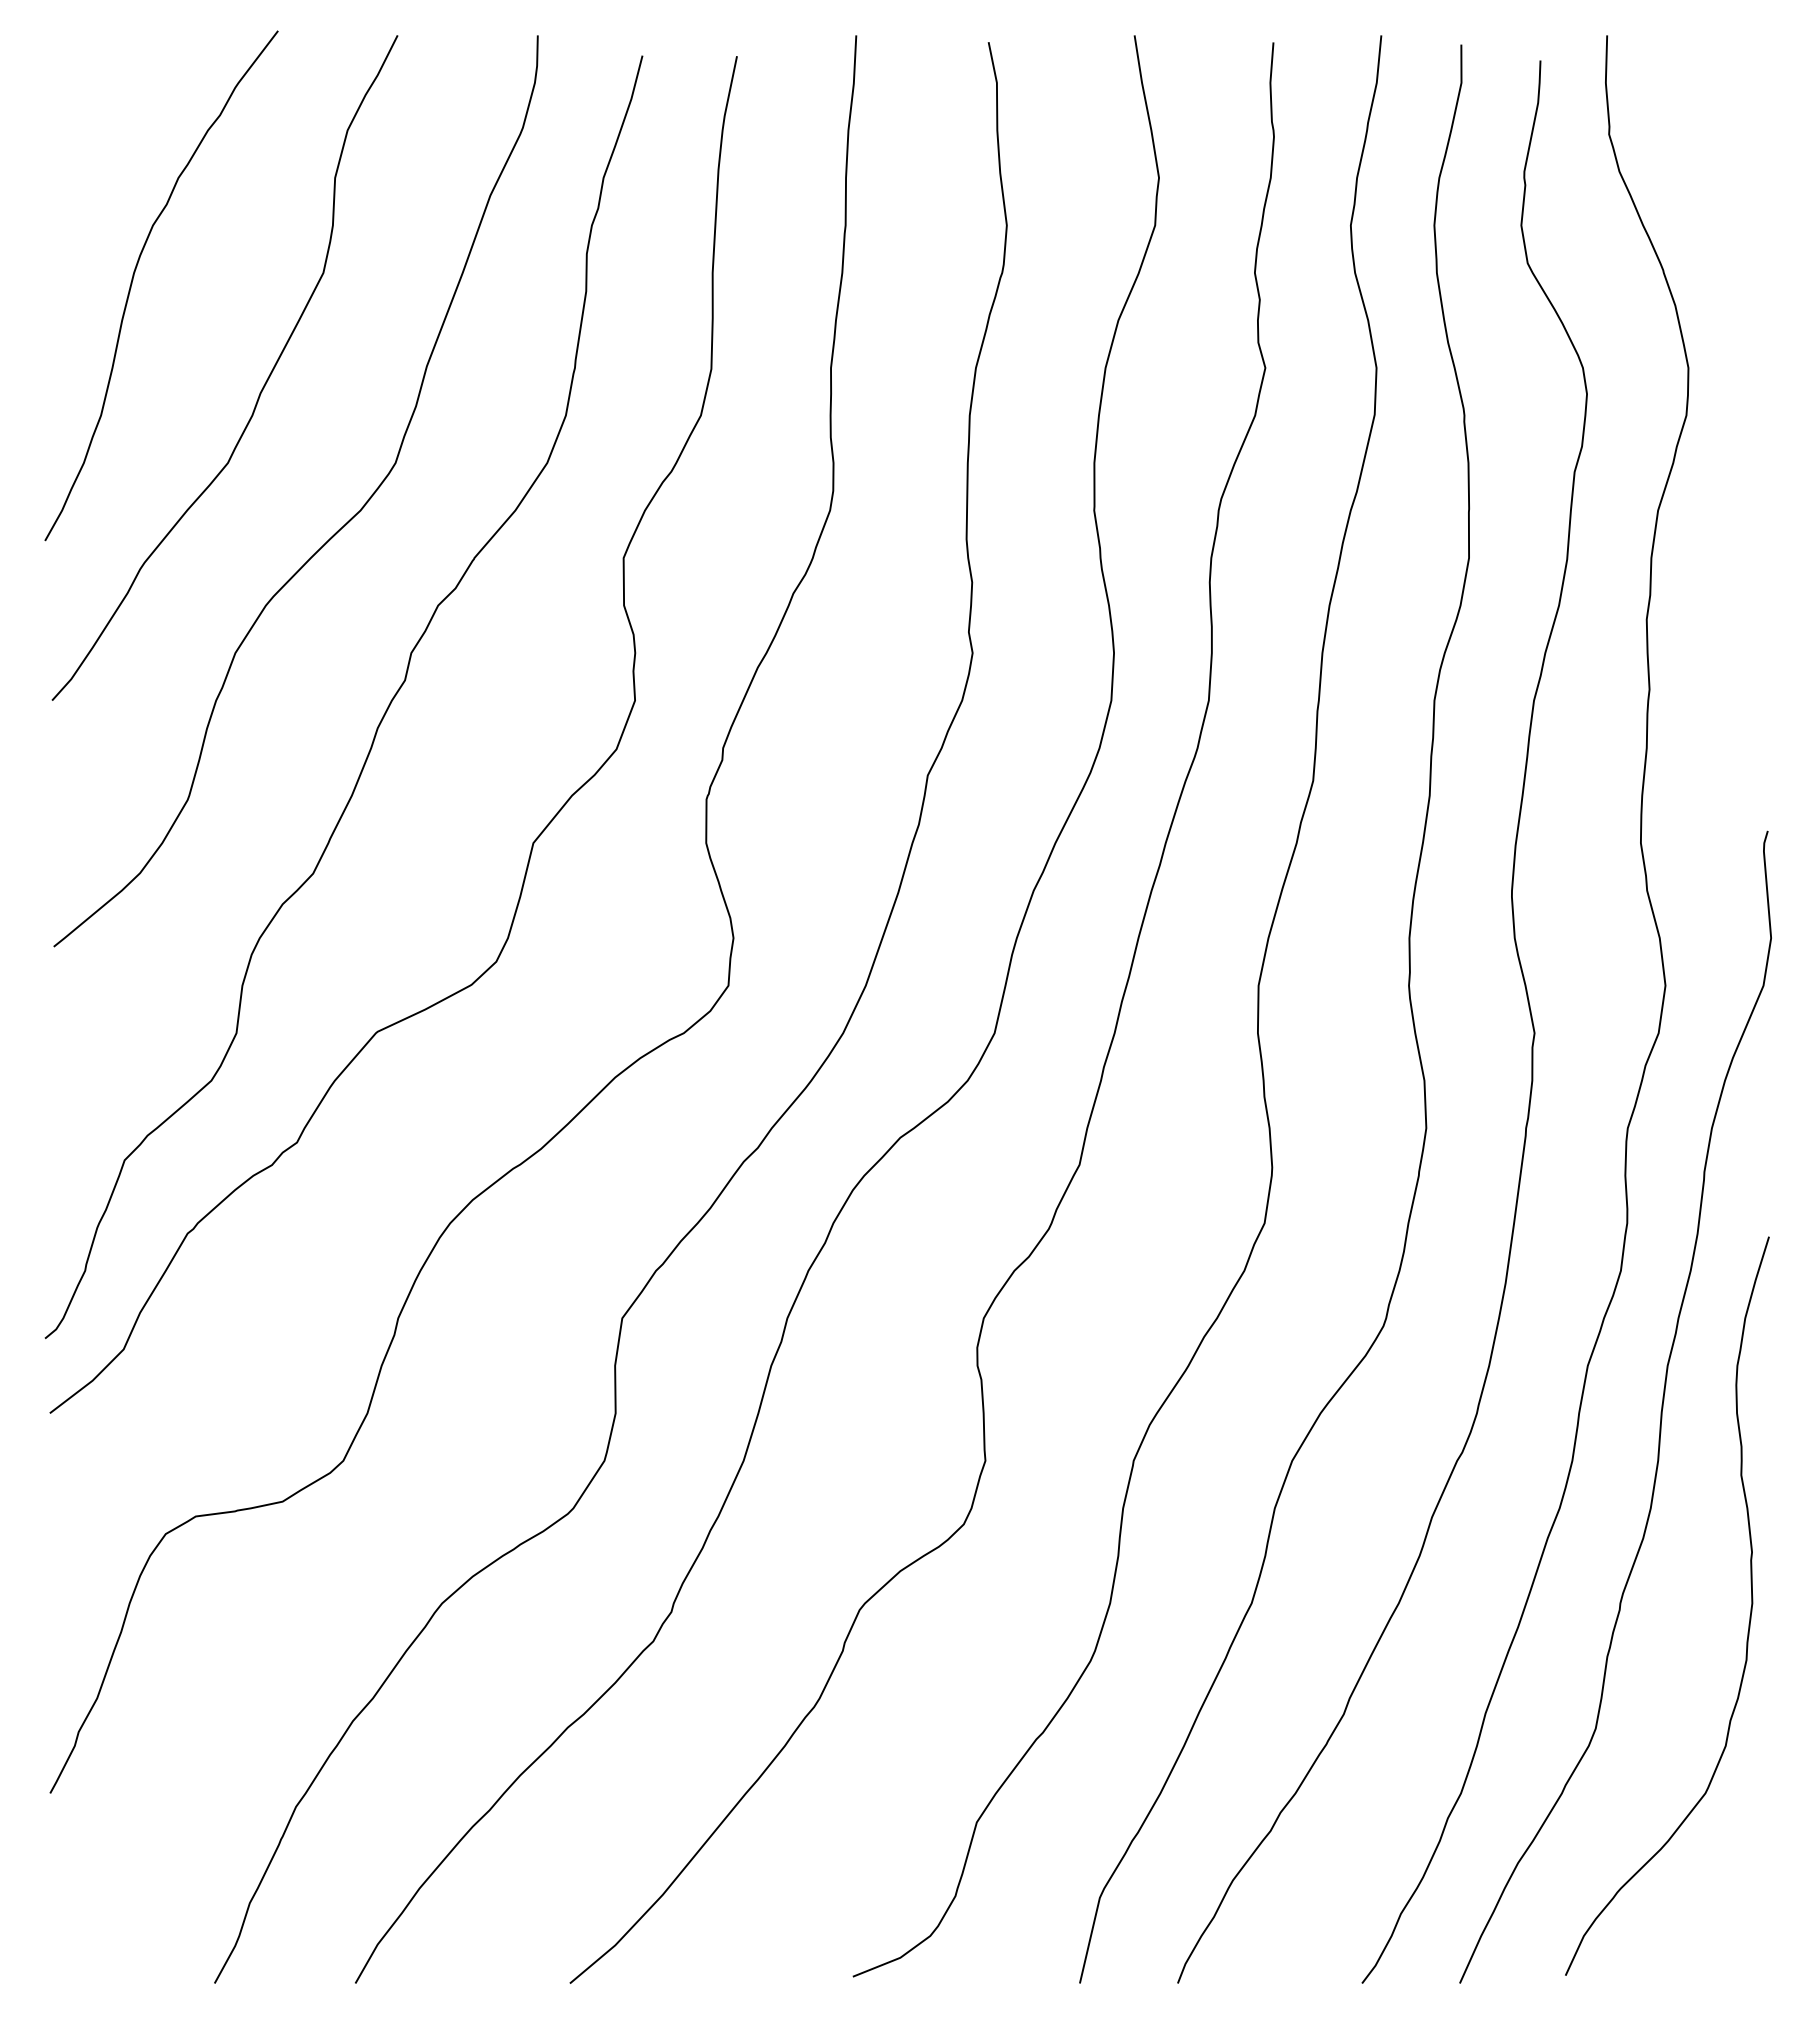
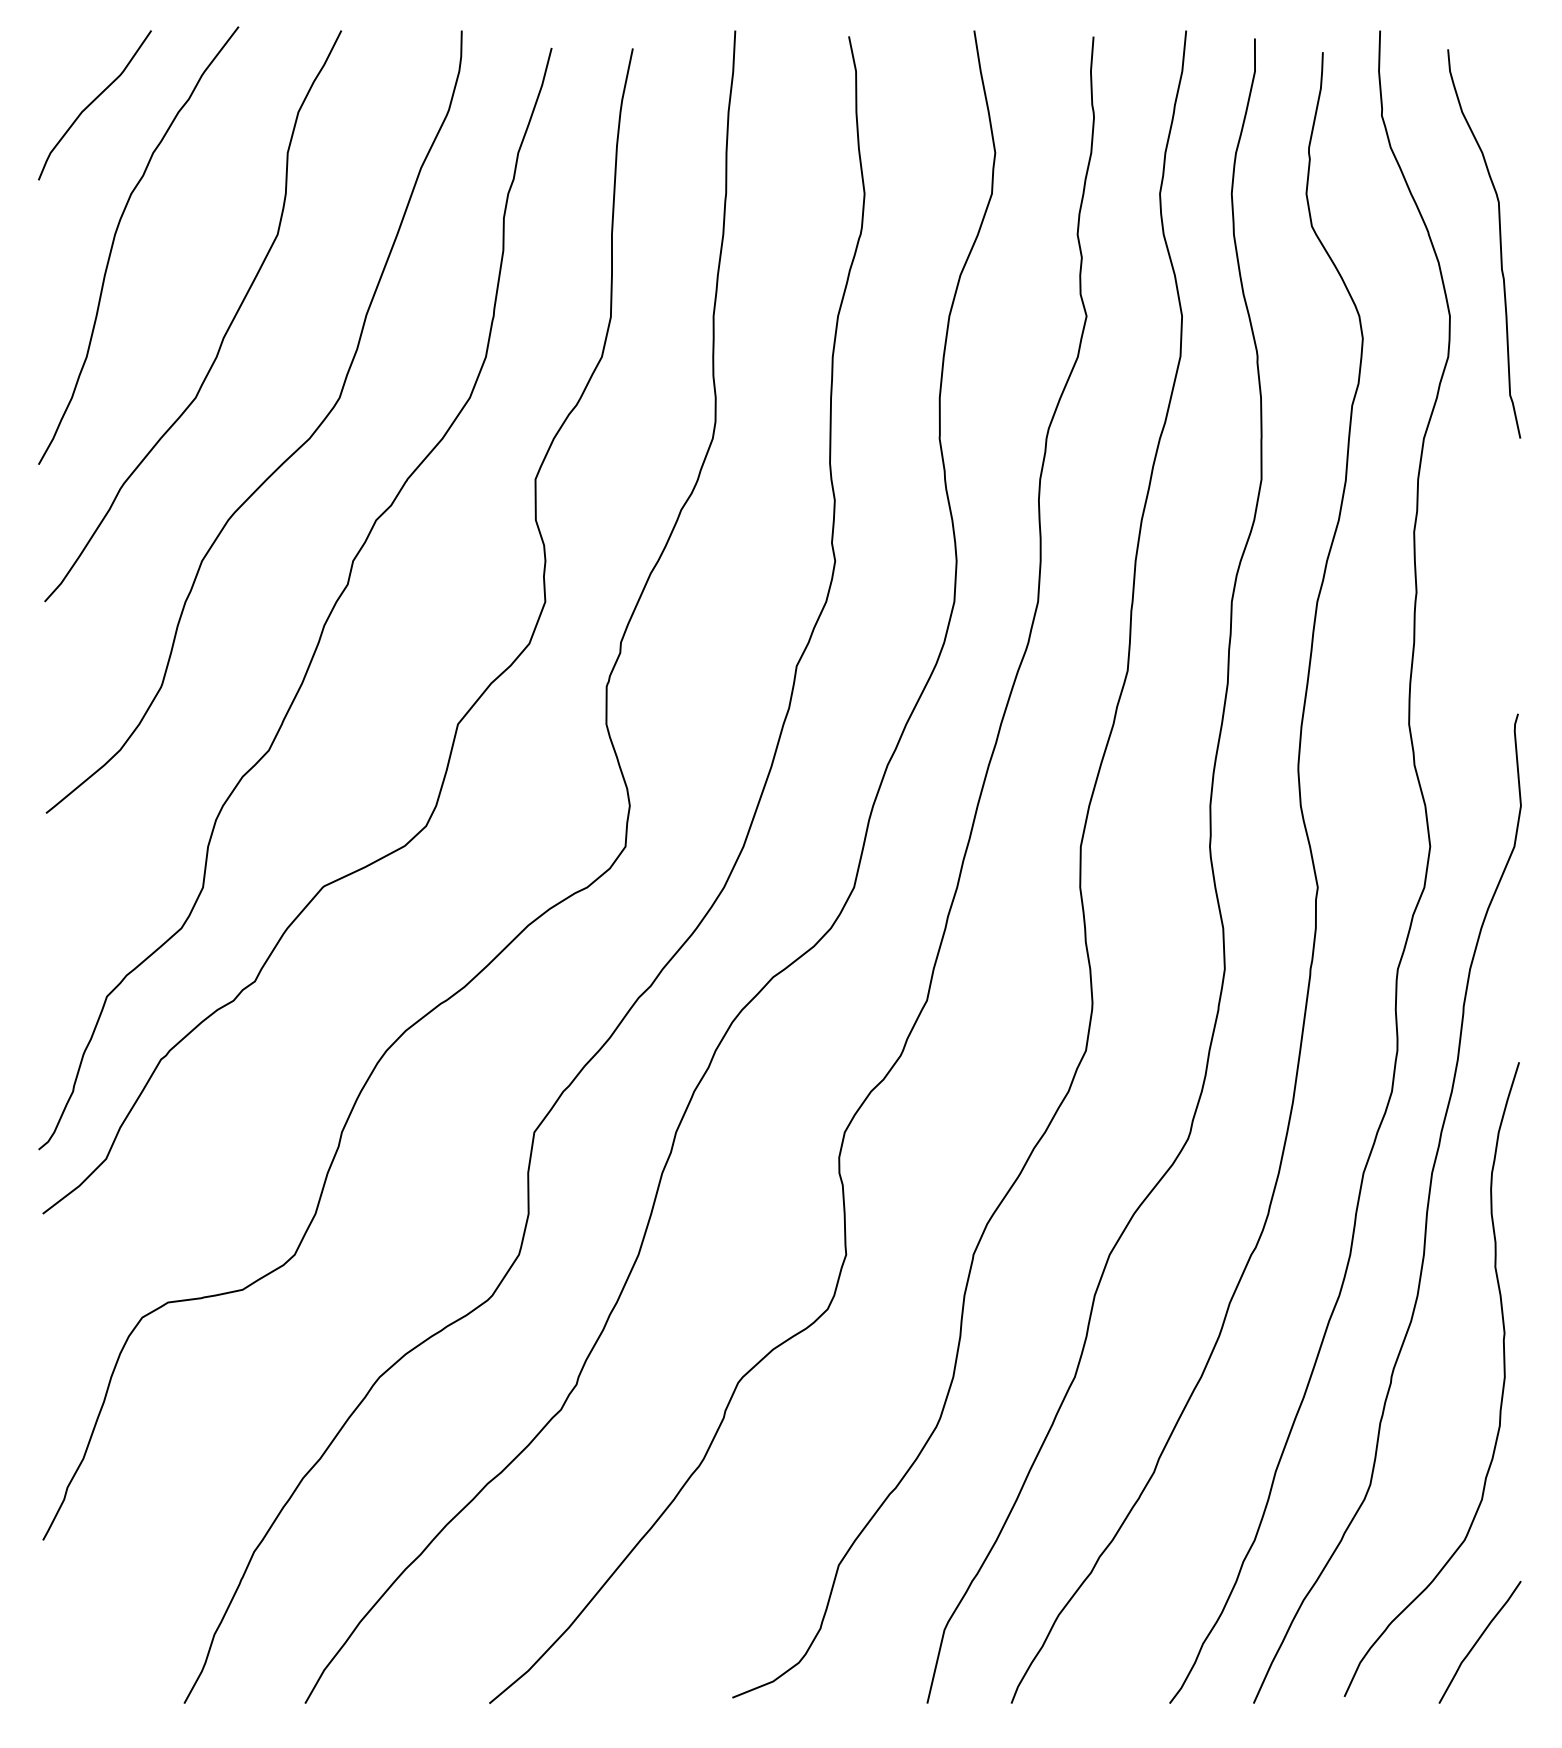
curve: (108, 119) -> (93, 102), added
curve: (1746, 283) -> (1499, 243), added
curve: (1721, 1911) -> (1478, 1641), added

